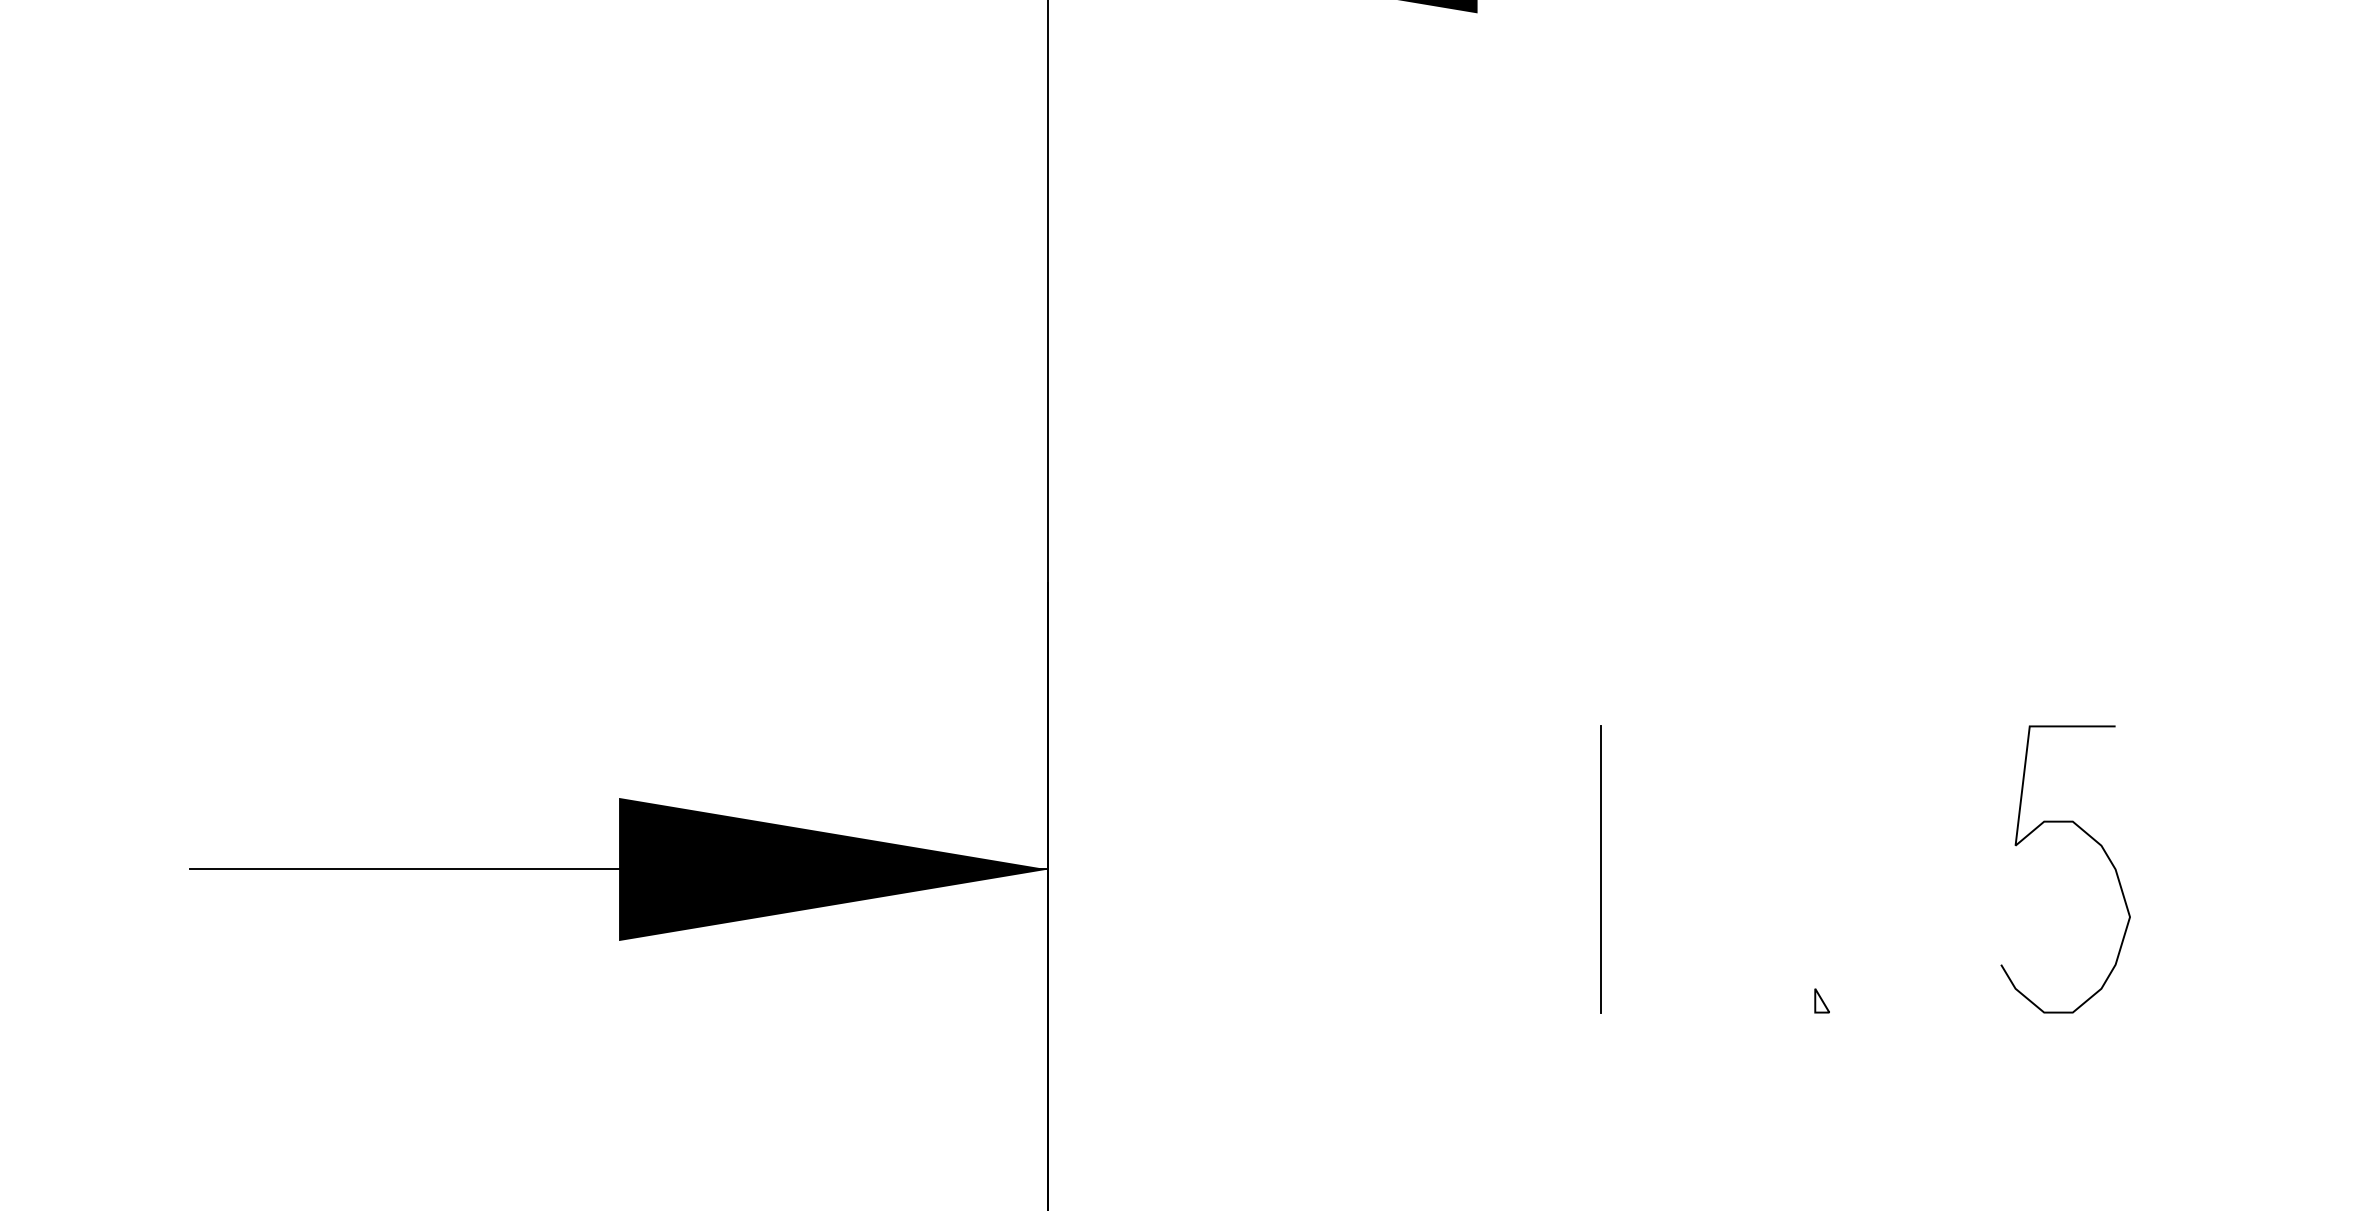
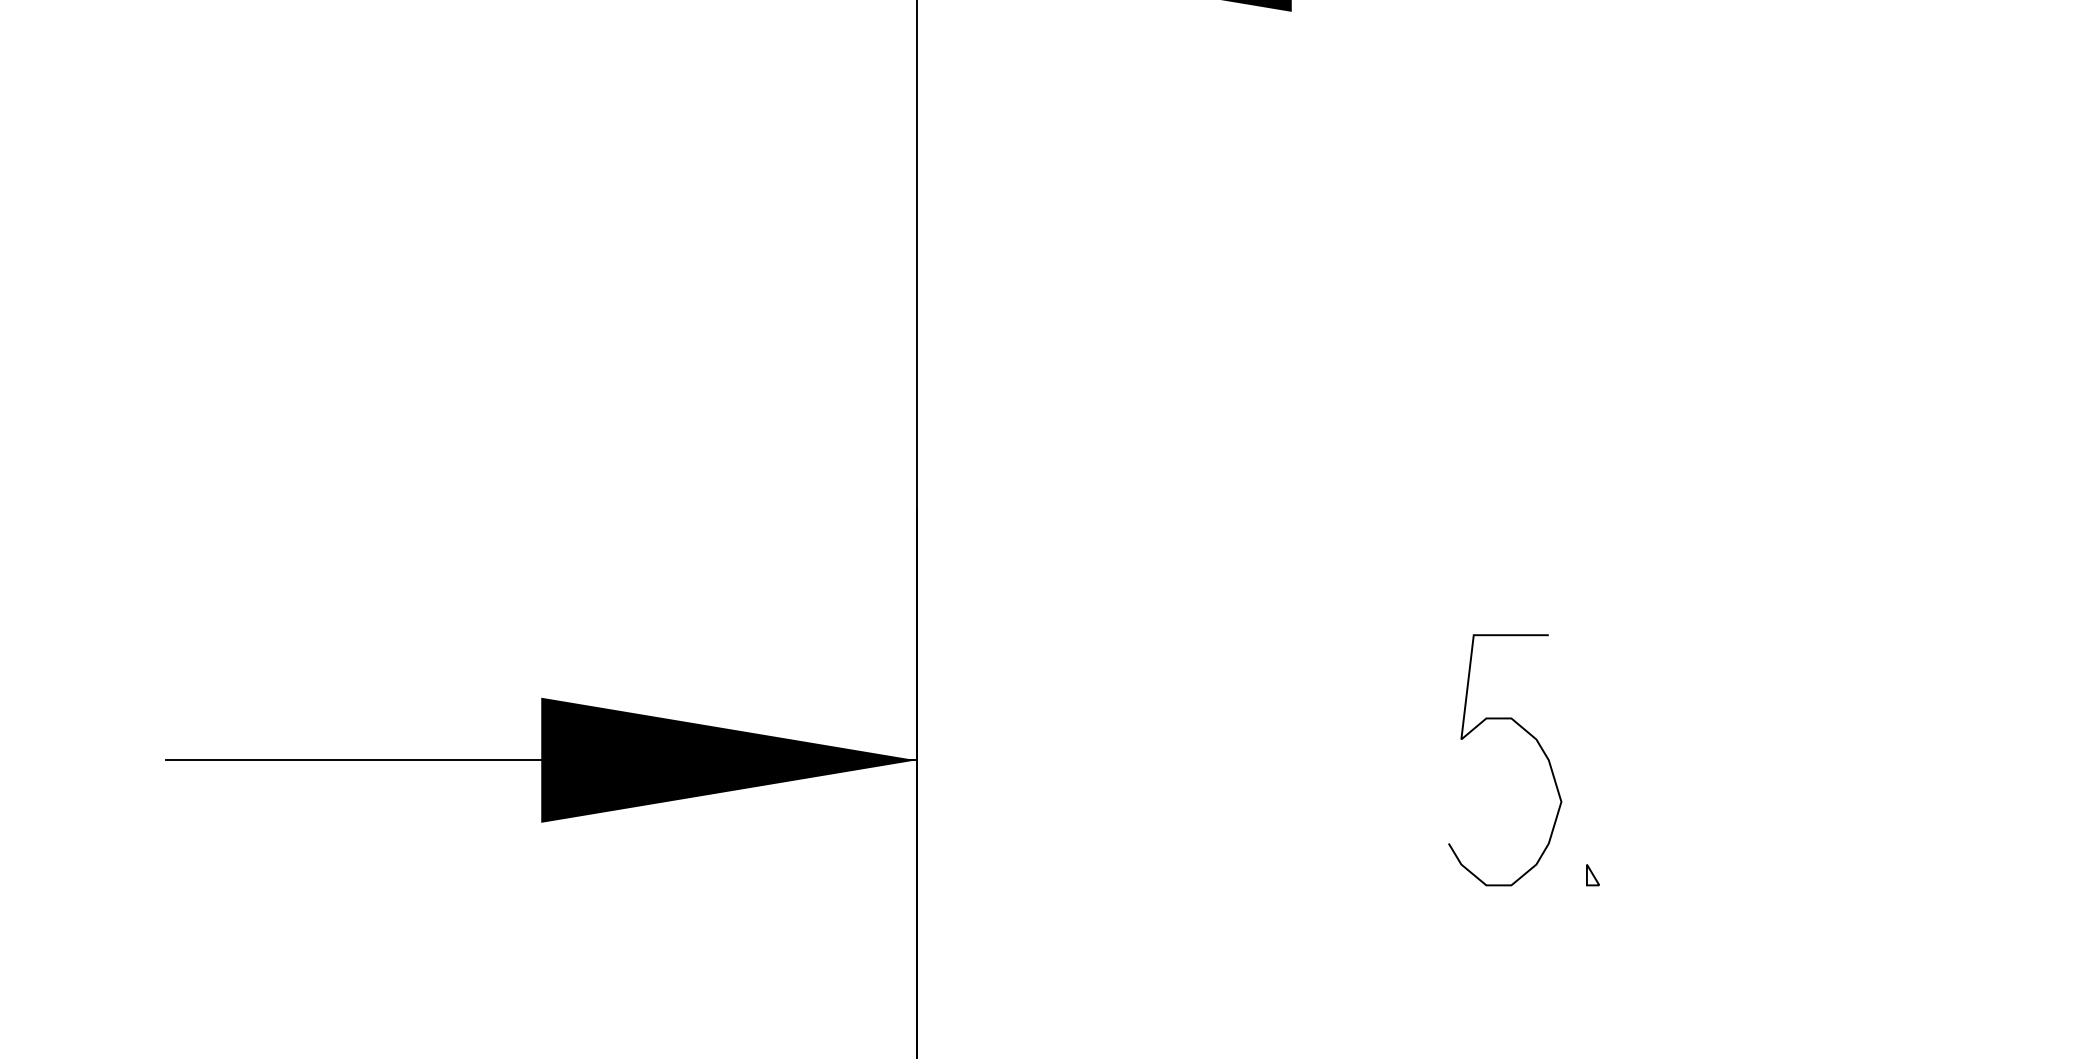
curve: (2088, 836) -> (1525, 731), moved
line: (1600, 869) -> (1399, 760), removed

